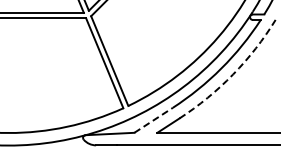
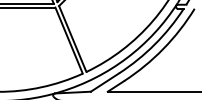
arc: (233, 74) -> (163, 48), dashed -> solid
line: (153, 120) -> (104, 82), dashed -> solid

